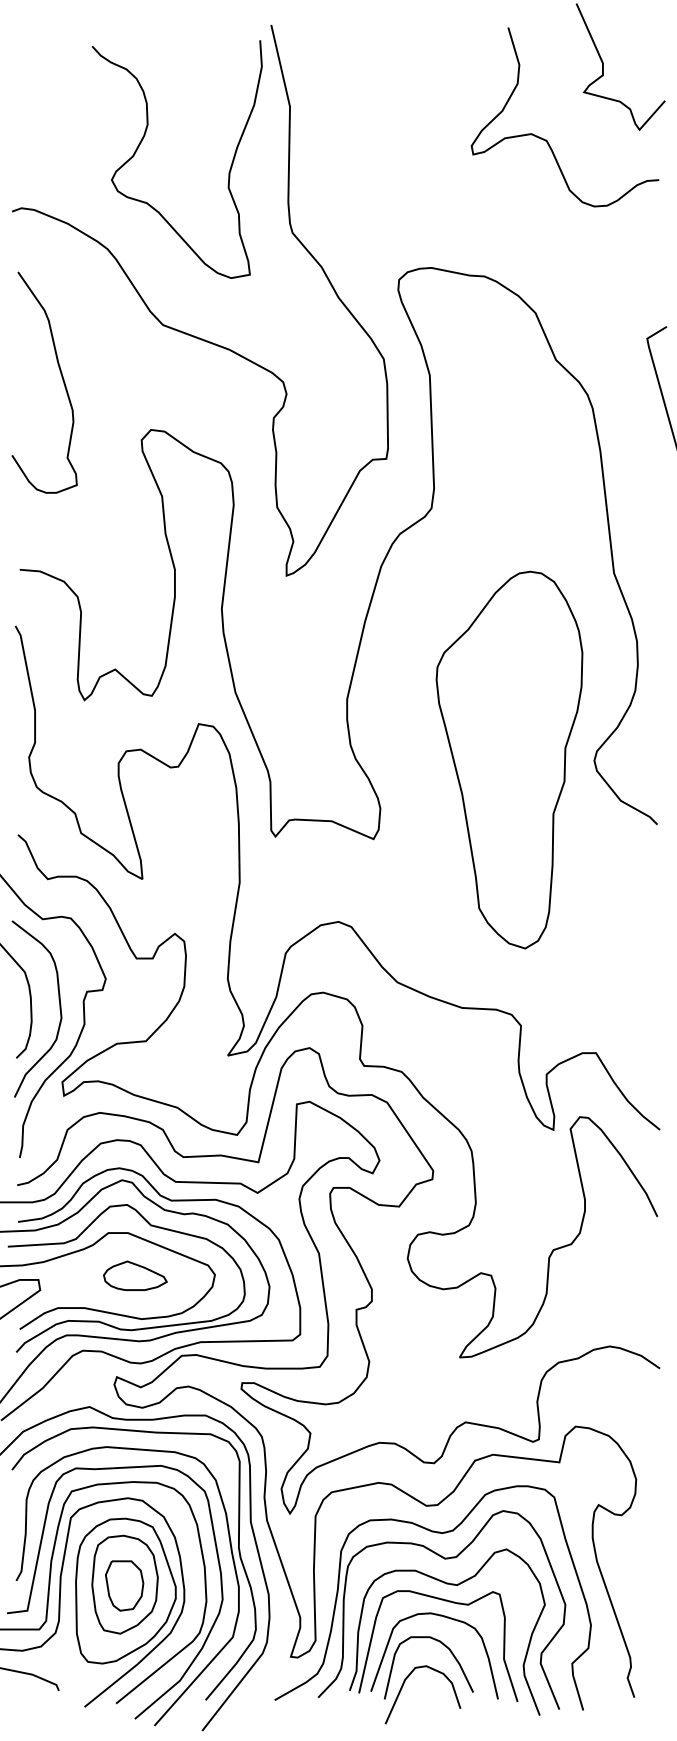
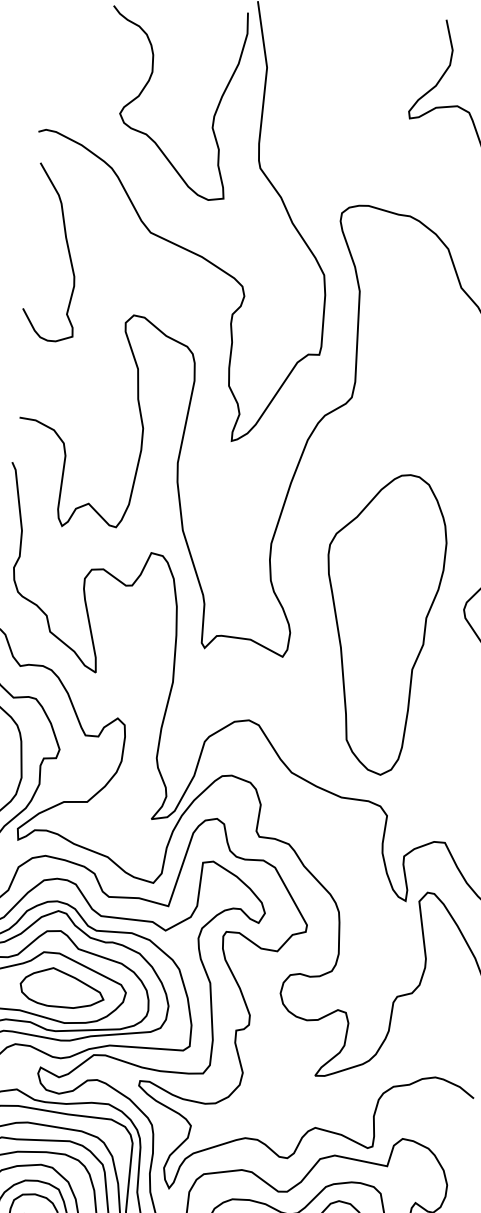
curve: (61, 377) -> (67, 249), moved
part: (509, 759) -> (381, 623), moved
part: (135, 1275) -> (62, 987), size x1.67

